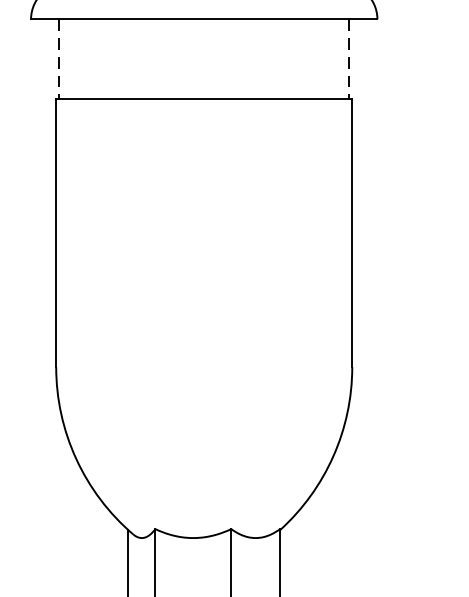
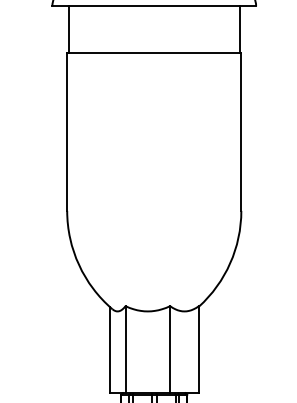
line: (58, 58) -> (68, 29), dashed -> solid
line: (349, 58) -> (239, 29), dashed -> solid

